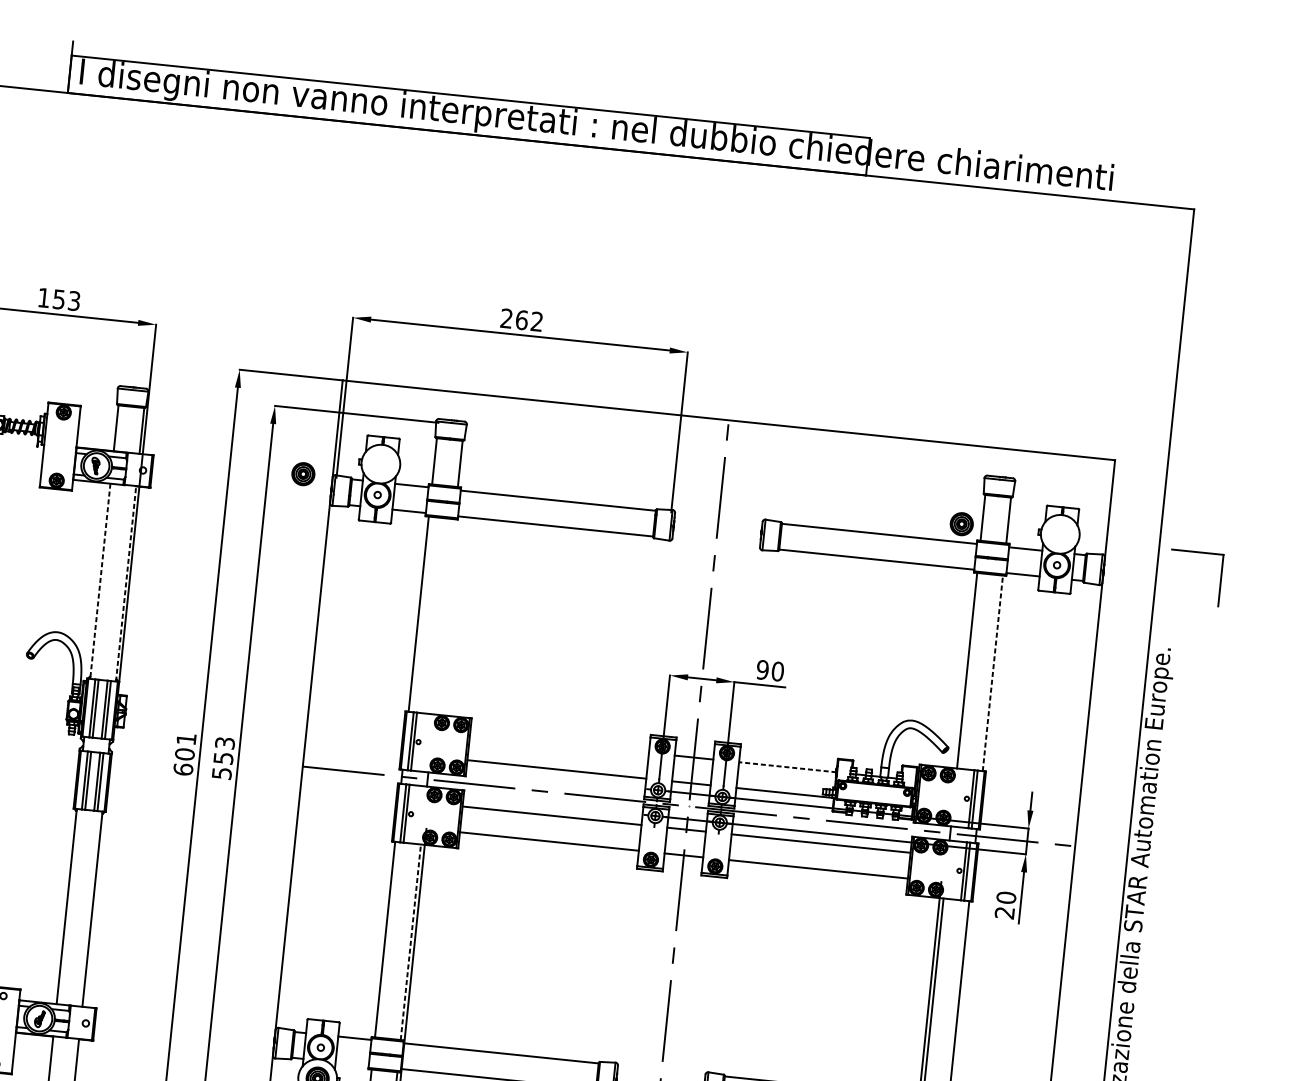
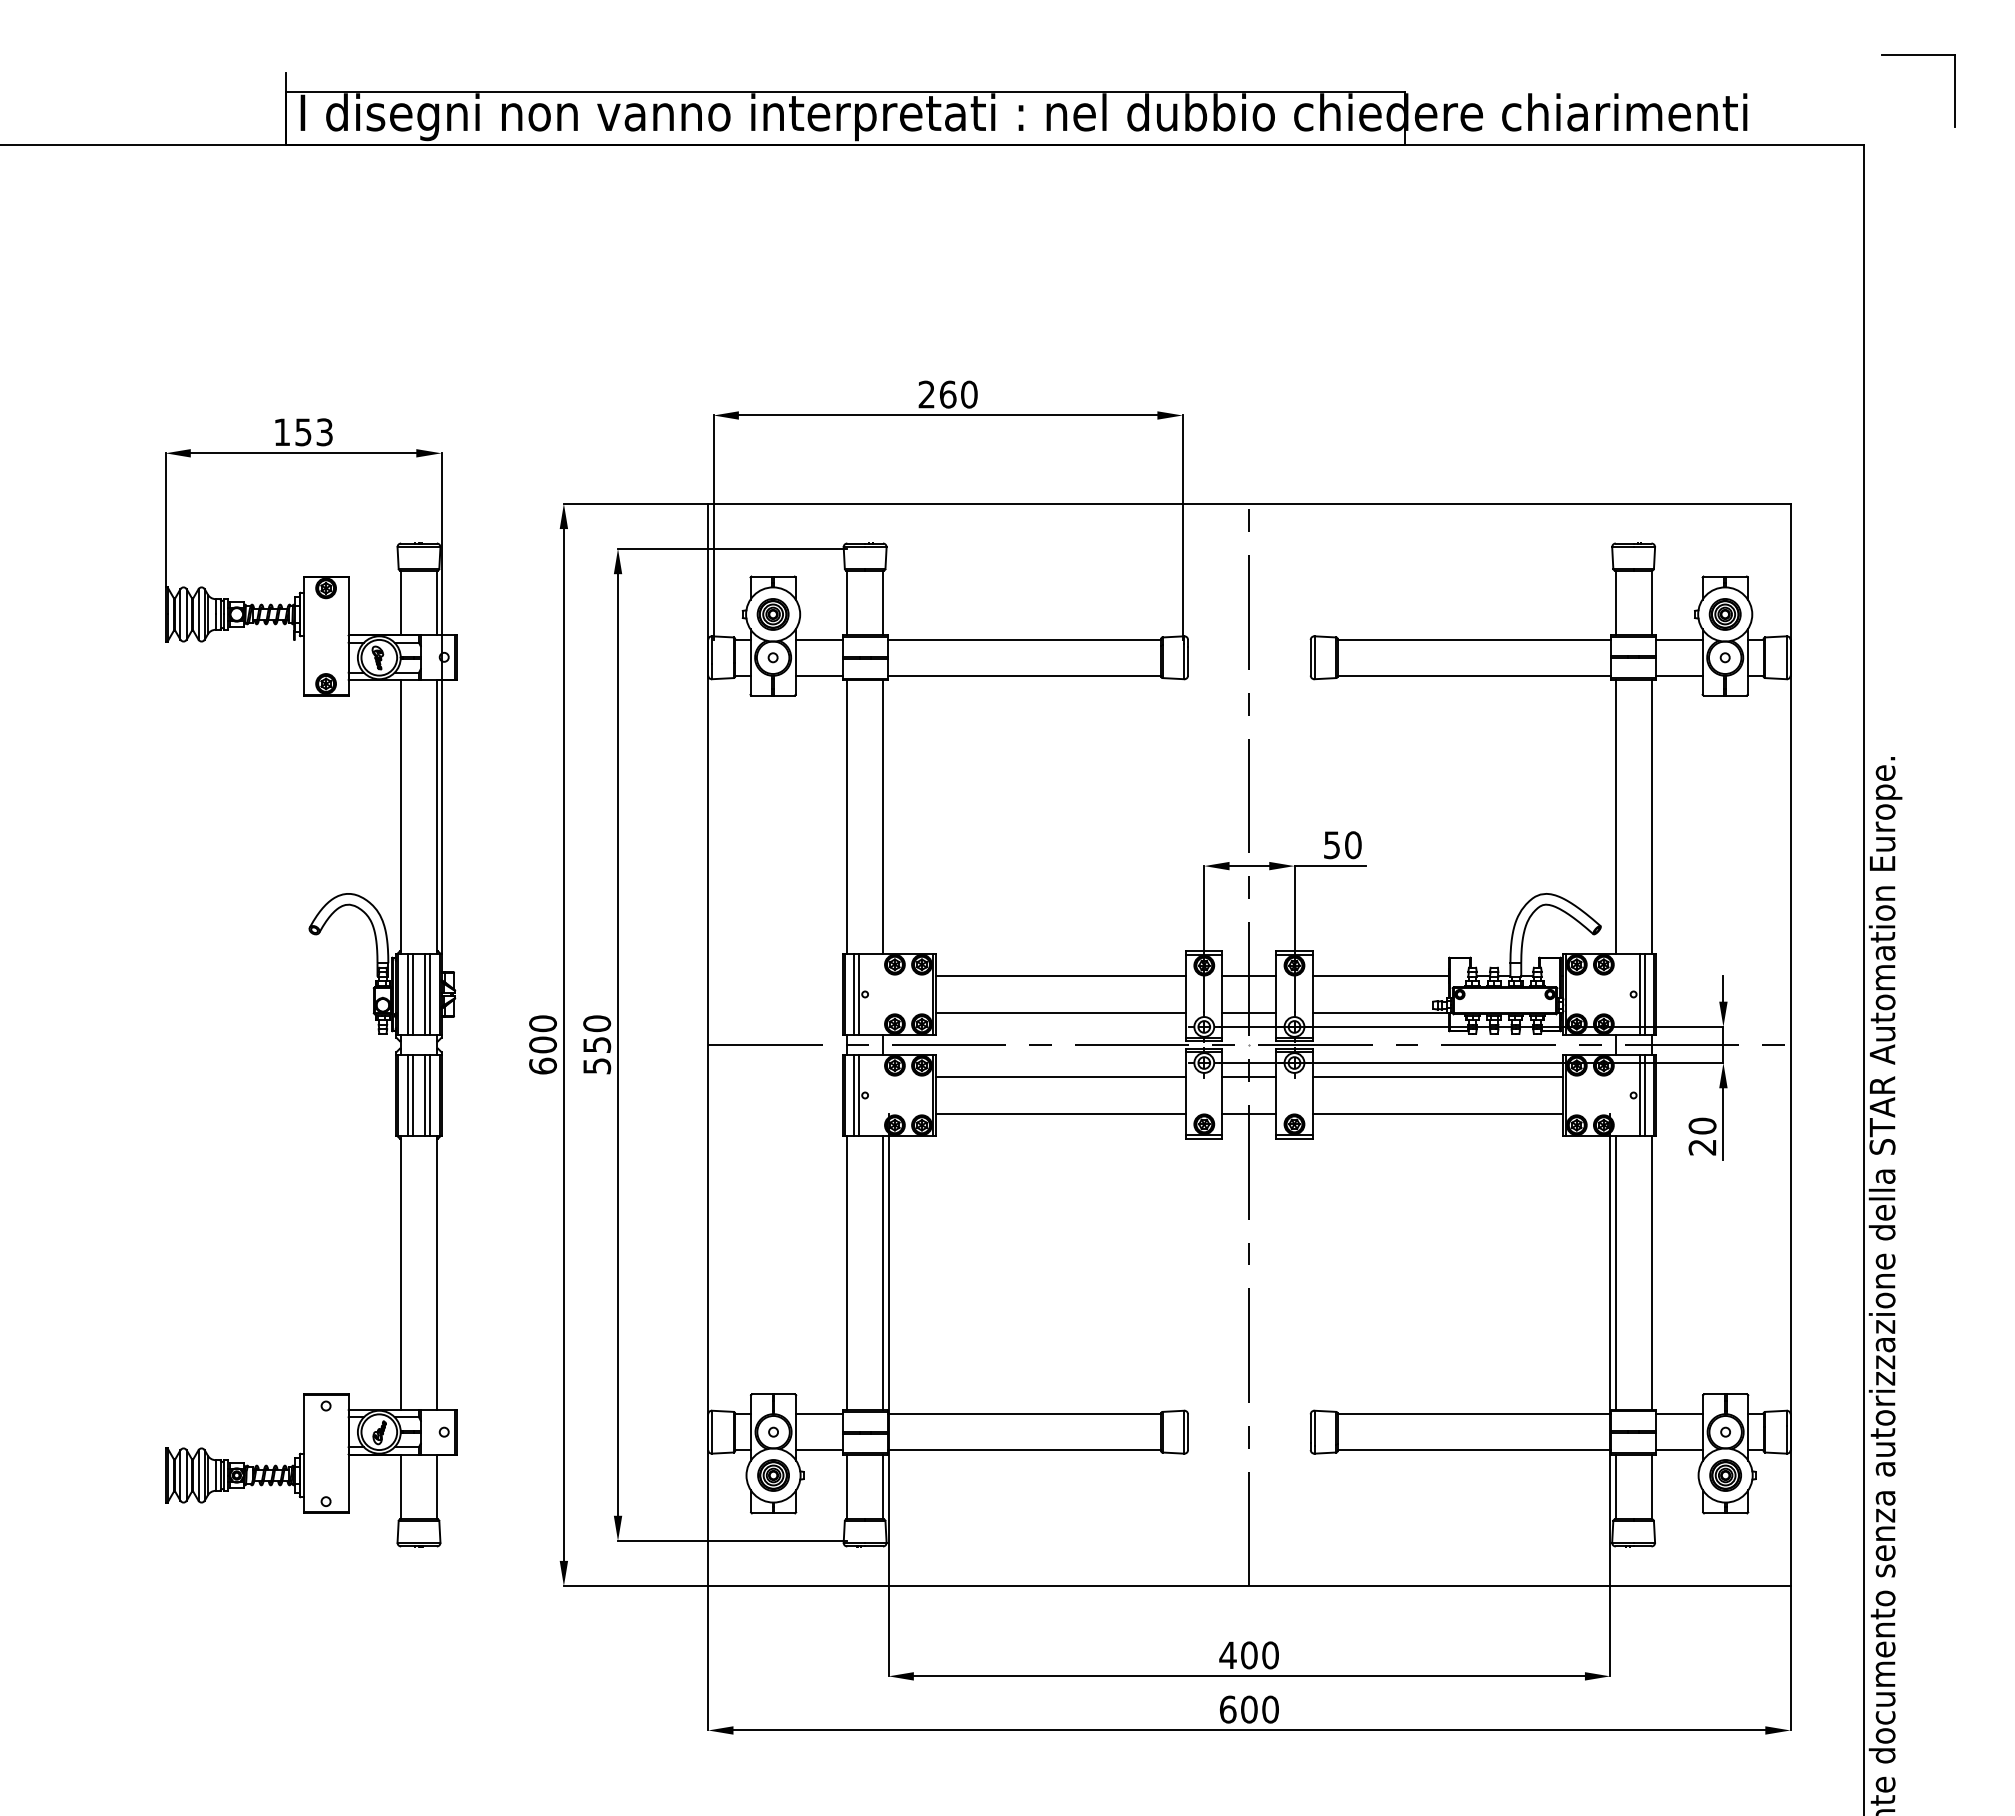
text: (537, 321) -> (969, 394), 262 -> 260
part: (302, 474) -> (772, 614), moved
part: (961, 524) -> (1724, 614), moved
part: (1197, 552) -> (1918, 55), moved
line: (99, 581) -> (400, 817), dashed -> solid
line: (126, 583) -> (437, 816), dashed -> solid
line: (444, 616) -> (883, 816), added
text: (762, 669) -> (1331, 844), 90 -> 50
line: (992, 673) -> (1651, 816), dashed -> solid
text: (186, 739) -> (542, 1023), 601 -> 600
text: (225, 743) -> (597, 1023), 553 -> 550
line: (559, 743) -> (1060, 976), added
line: (787, 767) -> (1380, 976), dashed -> solid
line: (411, 941) -> (883, 1272), dashed -> solid
line: (352, 1064) -> (819, 1450), added

